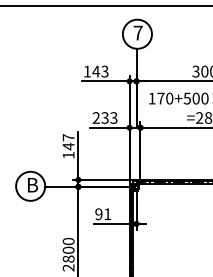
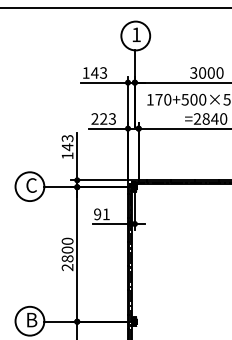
text: (138, 32) -> (136, 34), 7 -> 1
text: (104, 117) -> (103, 118), 233 -> 223
text: (68, 136) -> (67, 137), 147 -> 143
text: (32, 185) -> (31, 185), B -> C

